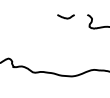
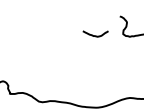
curve: (65, 17) -> (94, 35), moved

